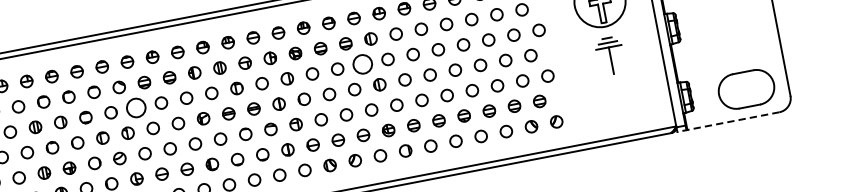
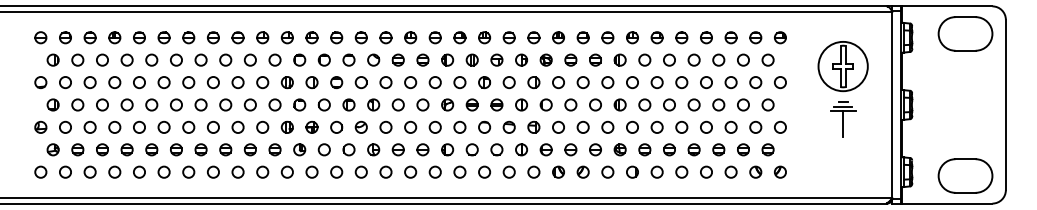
circle: (362, 64) -> (607, 82), size x0.62
circle: (135, 107) -> (385, 82), size x0.62
line: (728, 121) -> (942, 203), dashed -> solid

